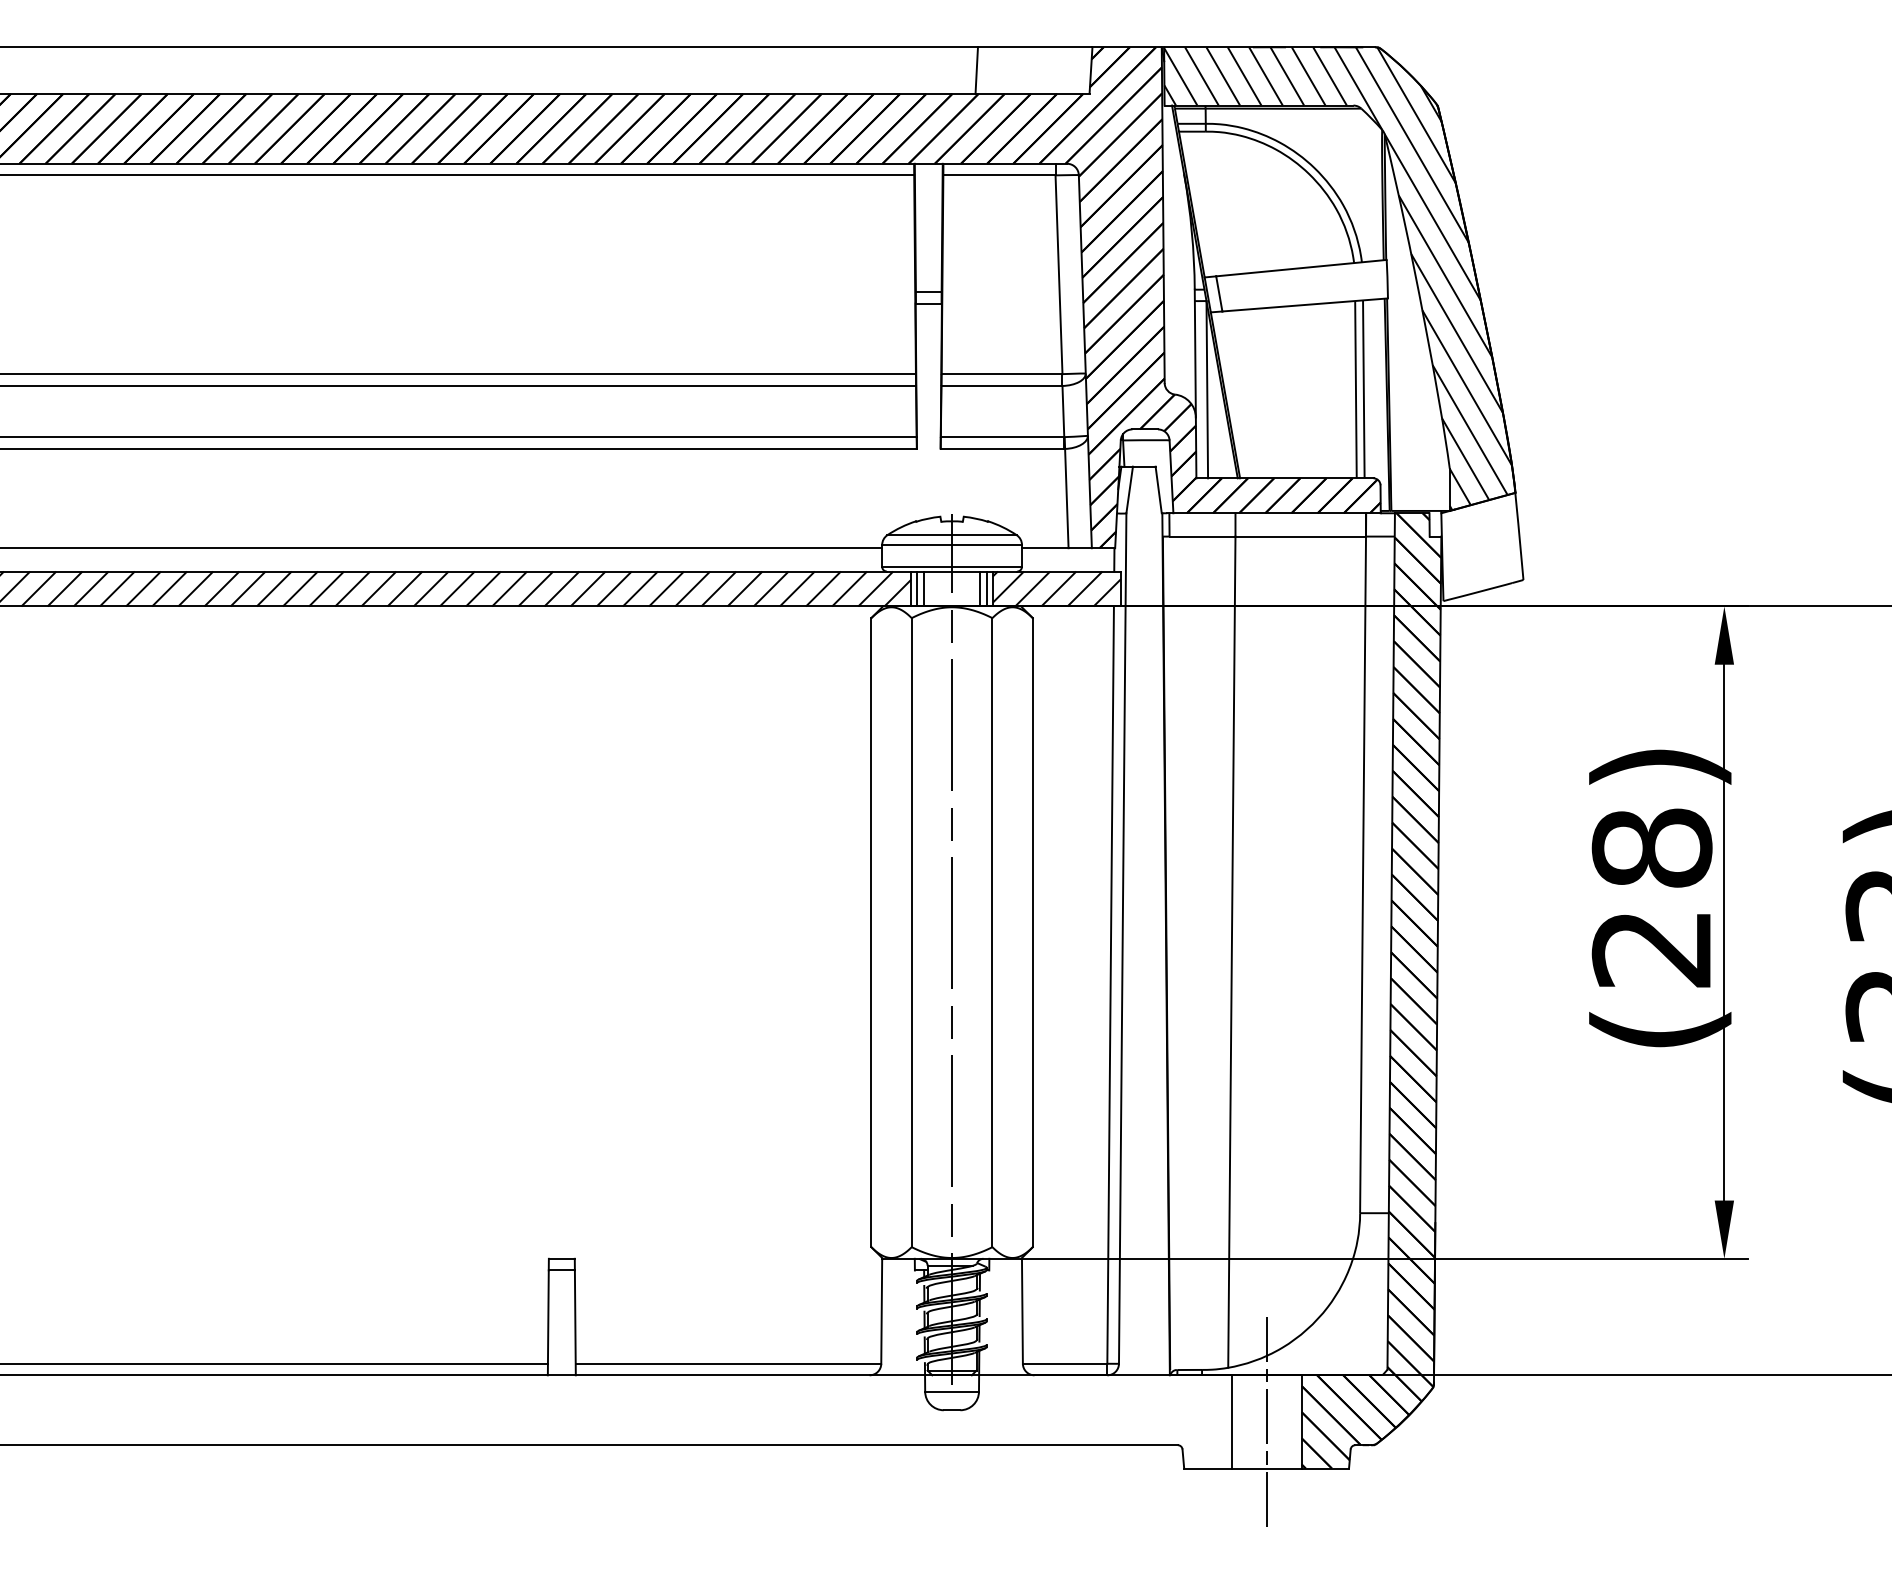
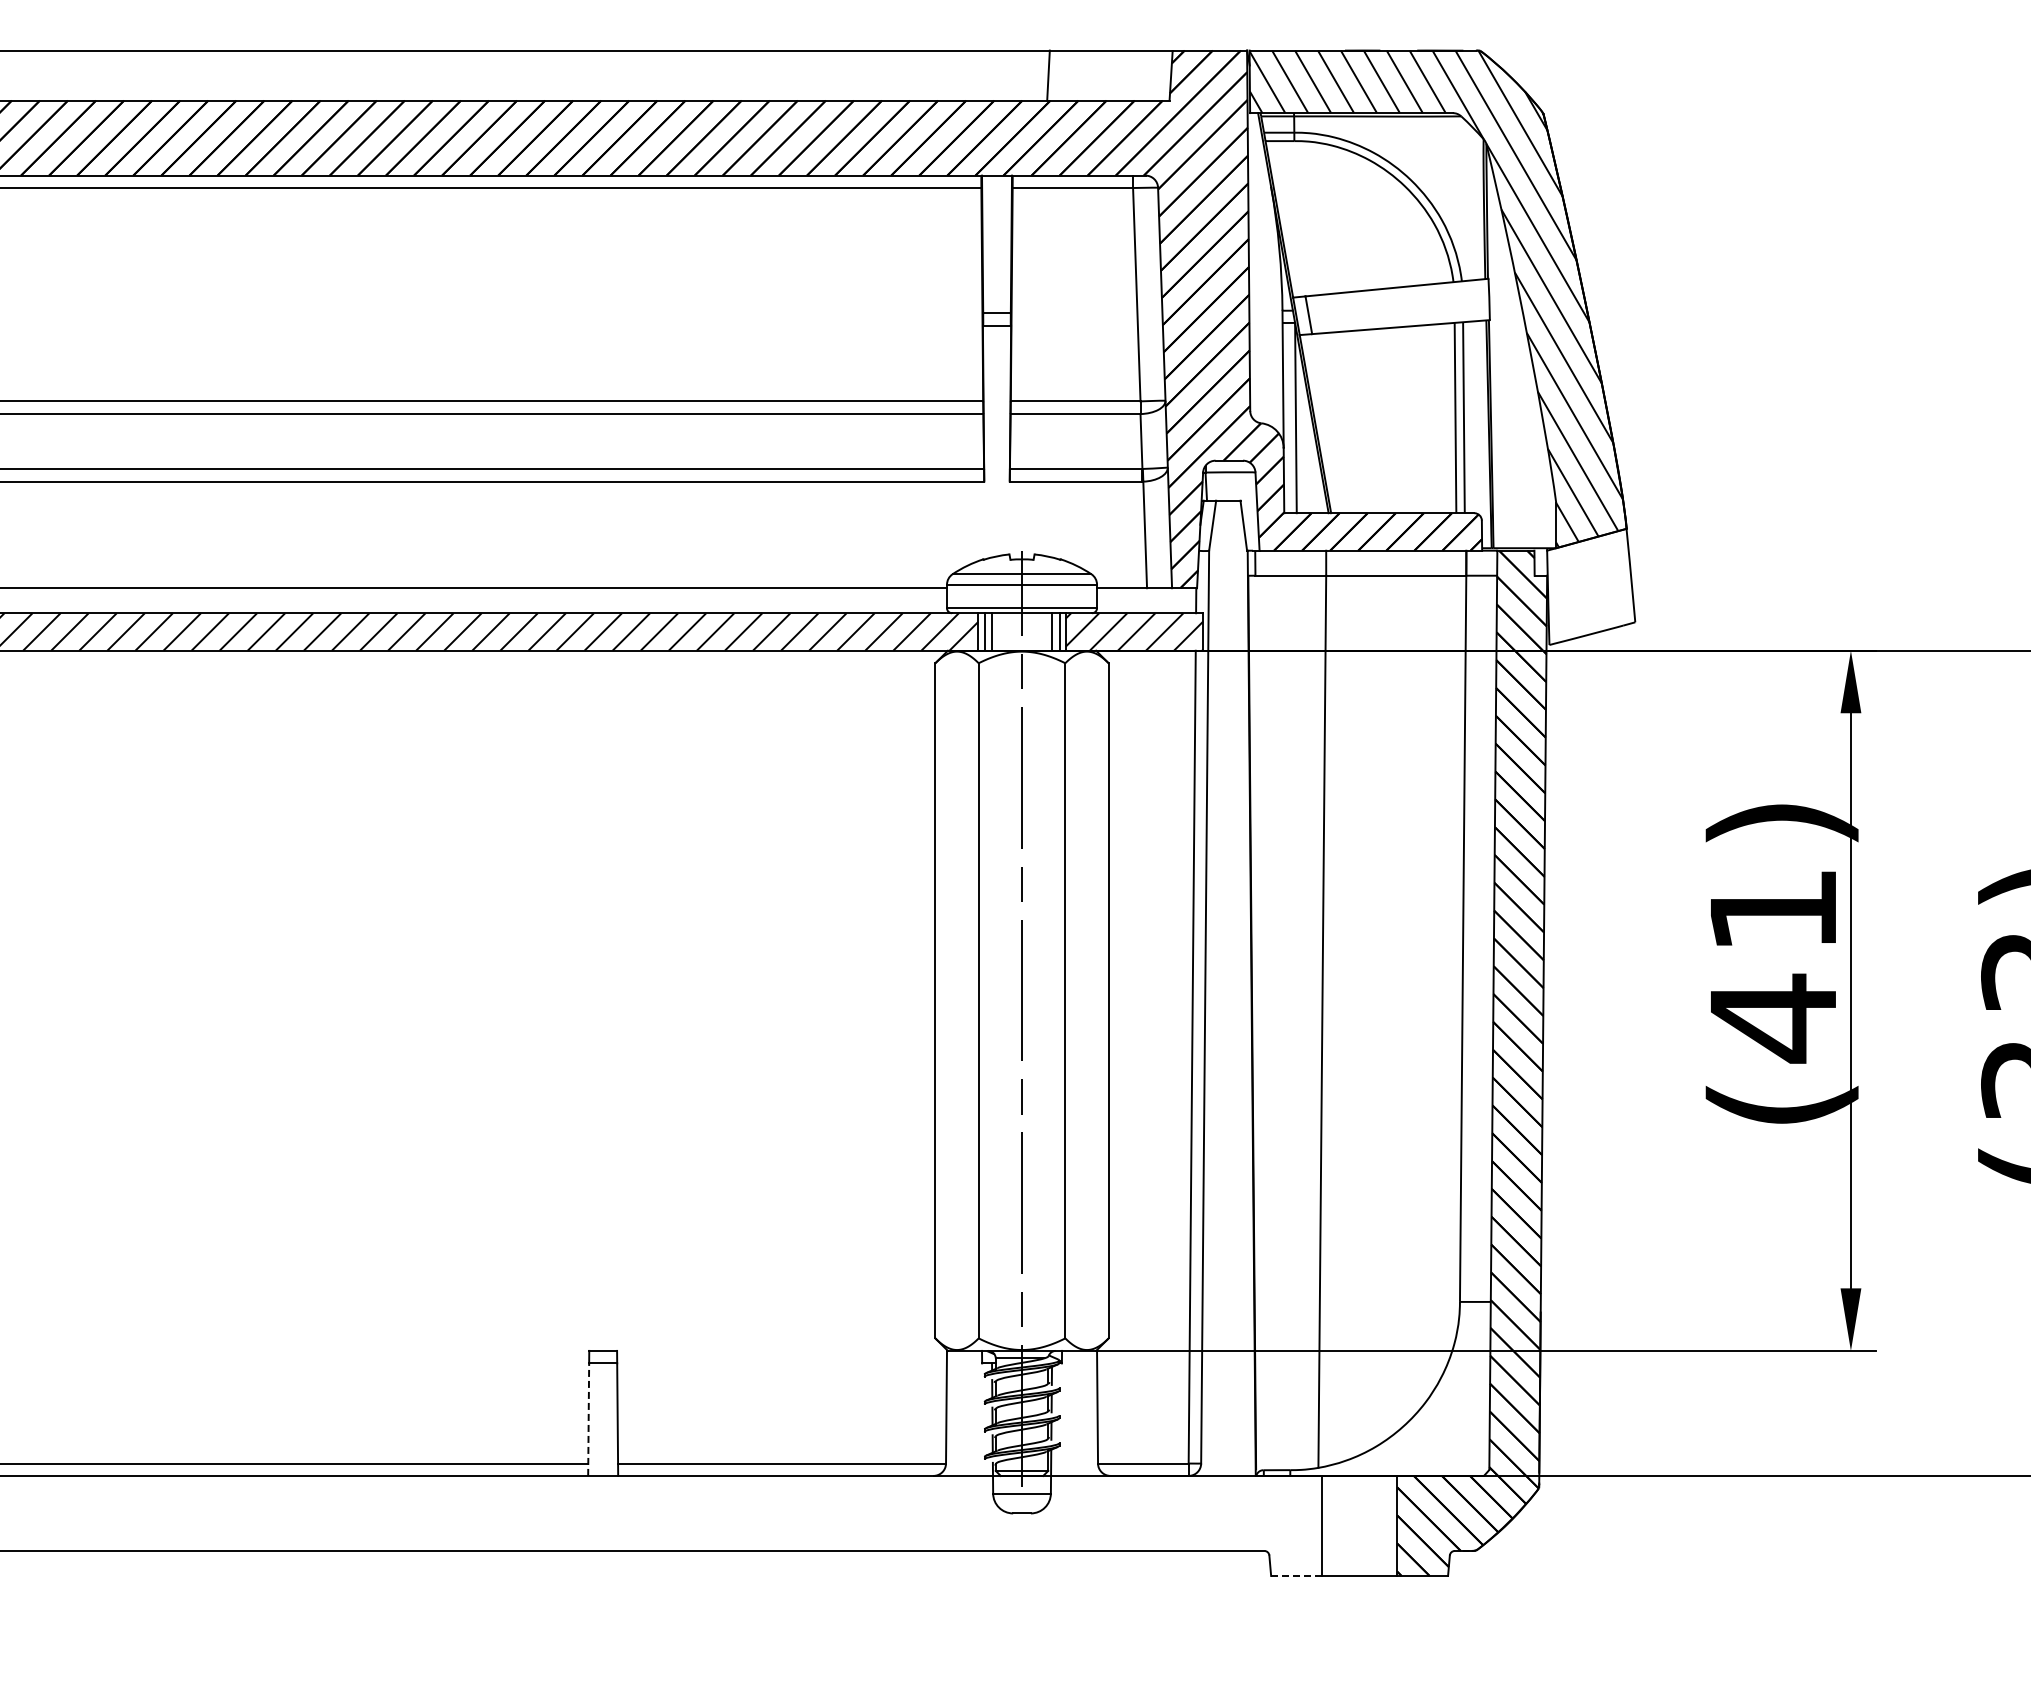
text: (1652, 899) -> (1773, 965), (28) -> (41)
line: (548, 1322) -> (588, 1419), solid -> dashed
line: (1266, 1421) -> (1359, 1525), removed
line: (1208, 1468) -> (1297, 1575), solid -> dashed

